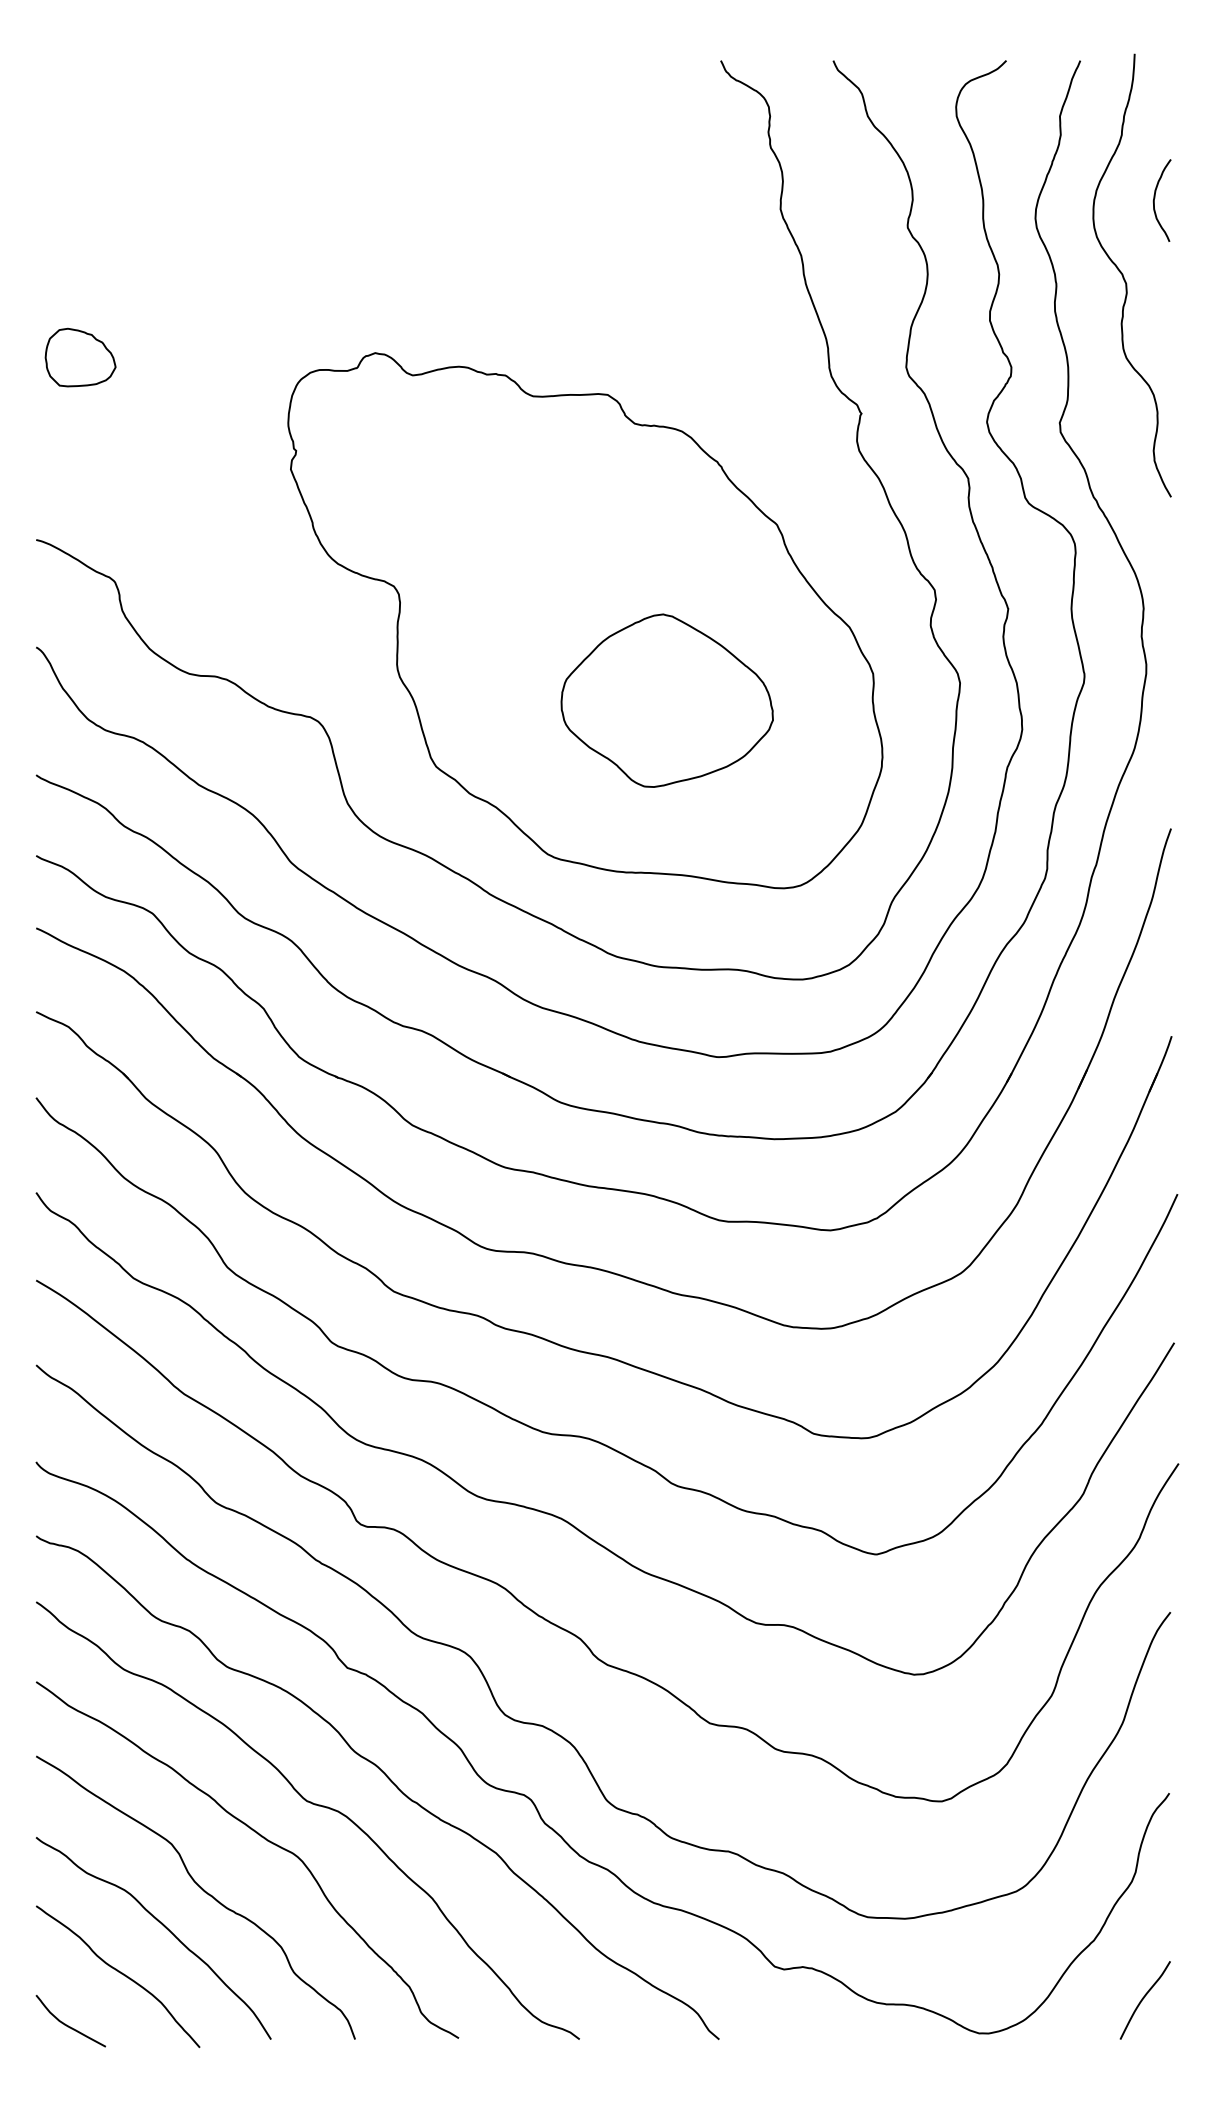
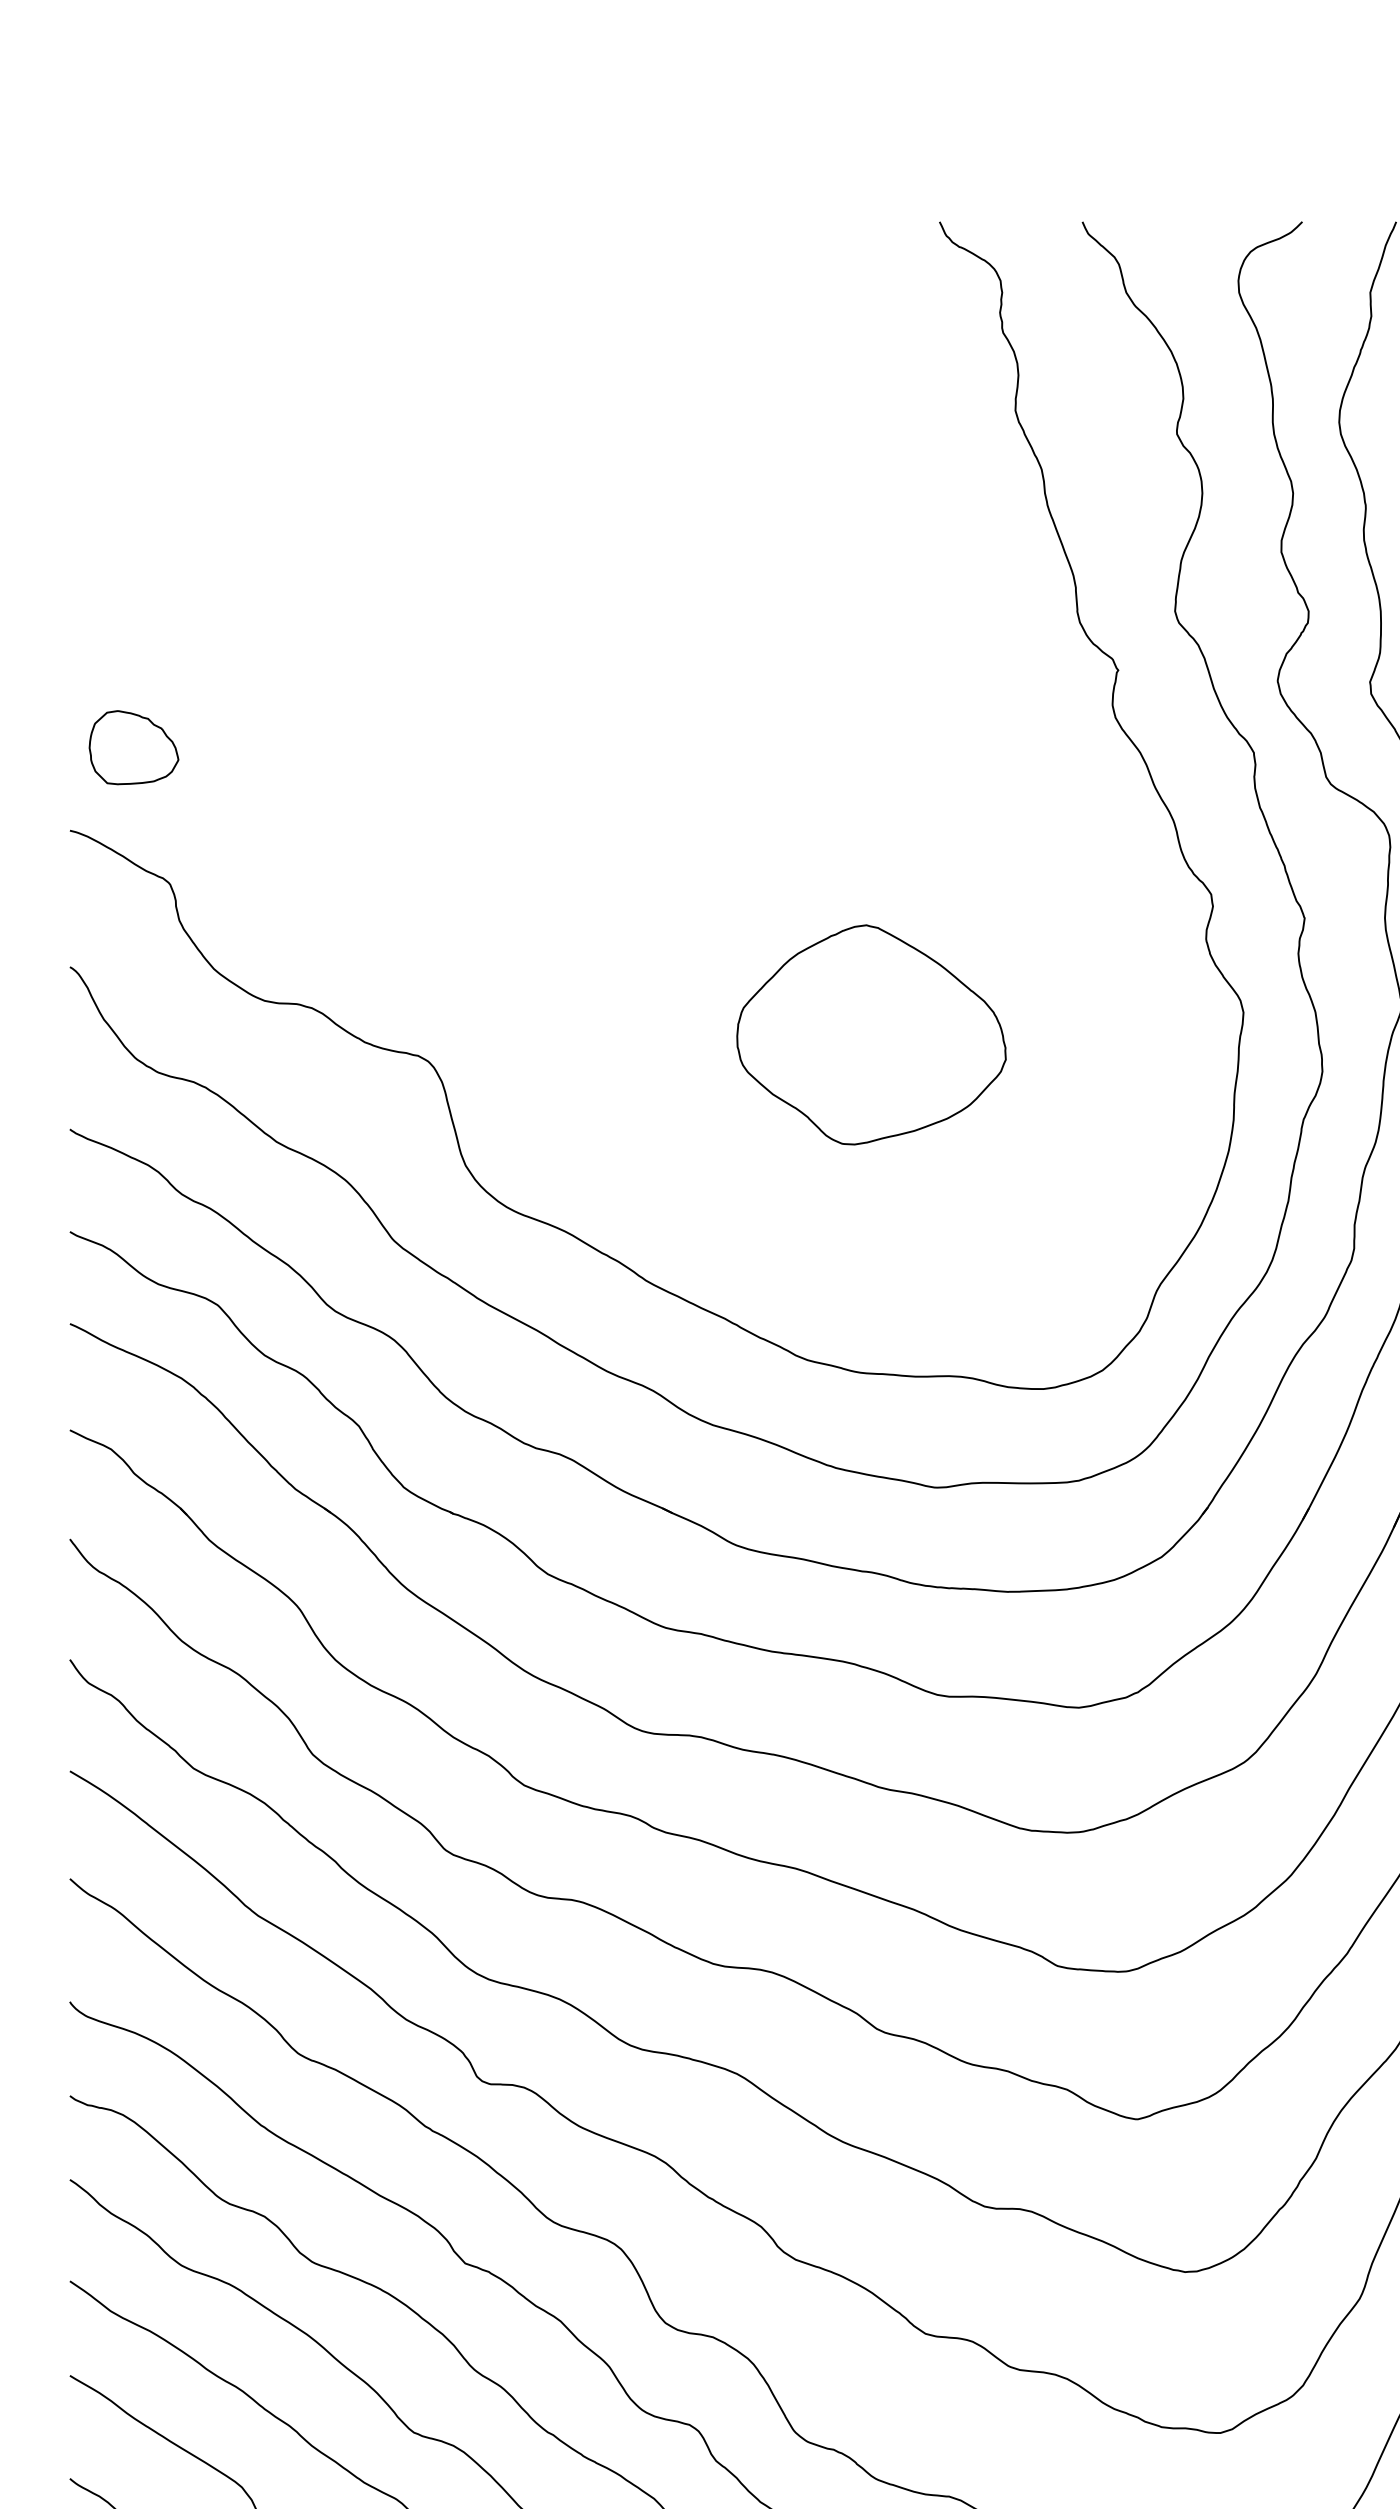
part: (80, 357) -> (133, 747), moved
part: (585, 620) -> (767, 932), removed

